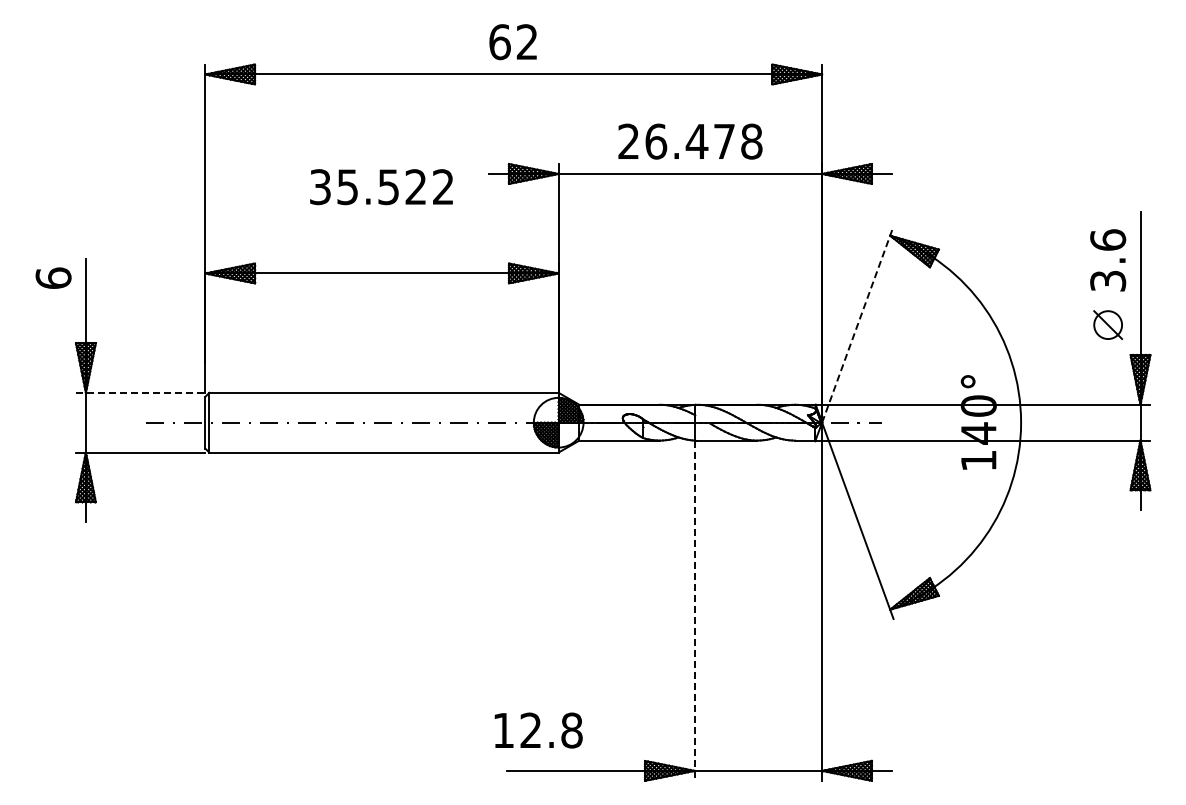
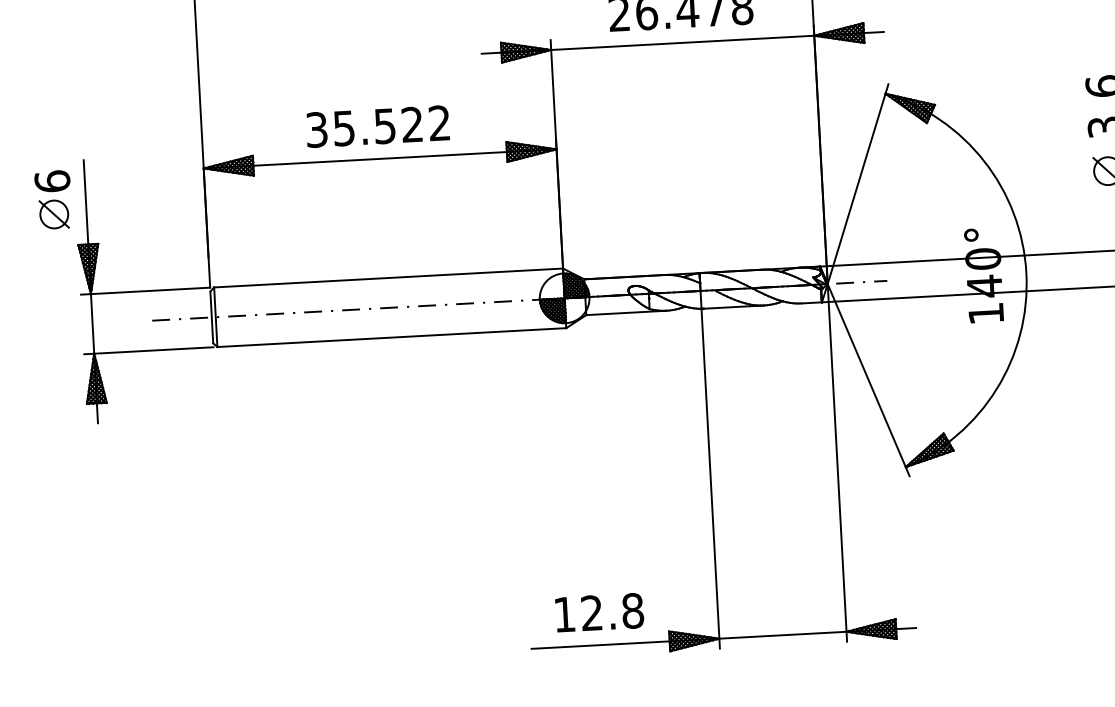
text: (381, 187) -> (377, 127), moved
part: (53, 311) -> (54, 214), added
line: (858, 324) -> (858, 184), dashed -> solid
line: (140, 392) -> (145, 290), dashed -> solid
line: (694, 611) -> (710, 479), dashed -> solid
text: (538, 730) -> (599, 612), moved

